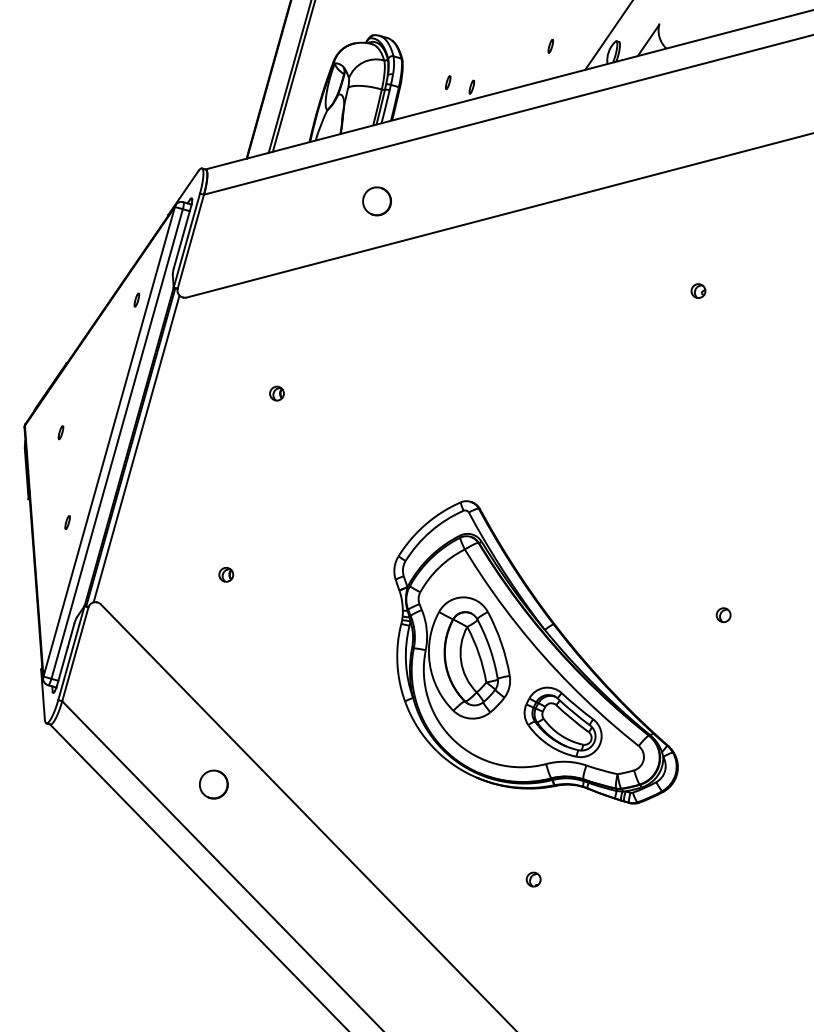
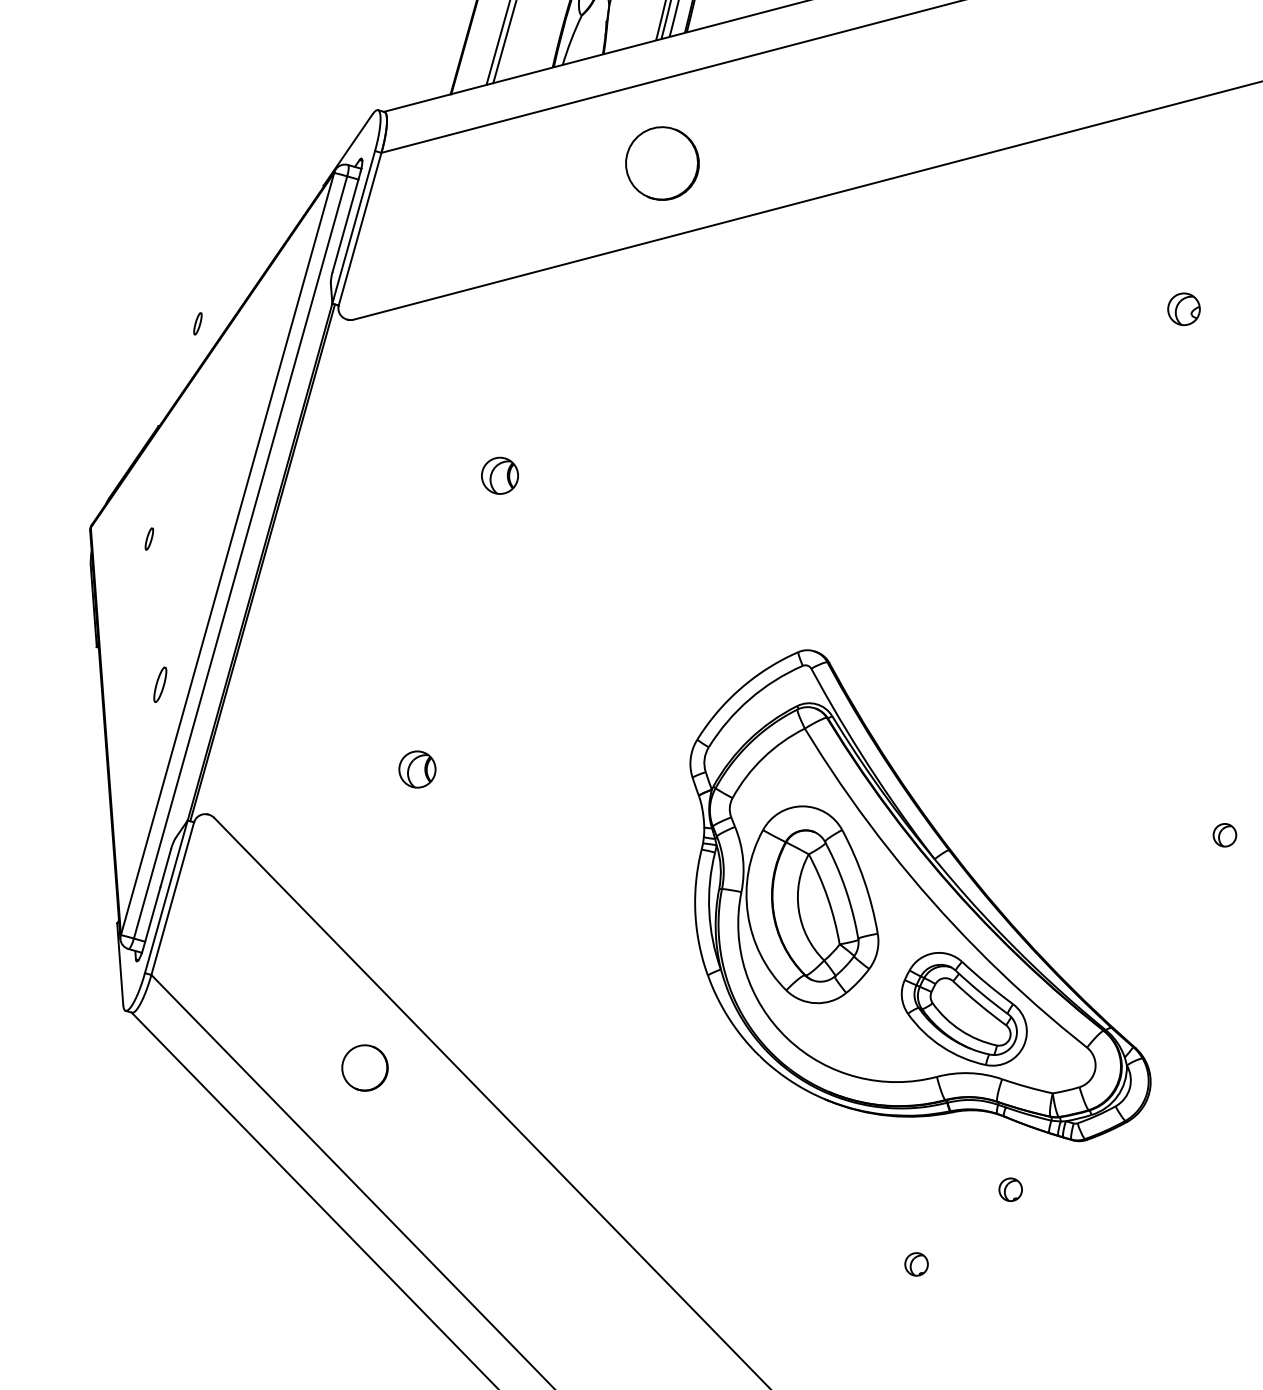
part: (376, 201) -> (661, 163), size x1.6
part: (698, 290) -> (1184, 308), size x1.4
part: (136, 299) -> (197, 322), moved
part: (276, 393) -> (499, 475), size x1.6
line: (136, 448) -> (271, 564), removed
part: (67, 522) -> (159, 684), size x1.6
part: (226, 574) -> (418, 769), size x1.6
part: (213, 784) -> (364, 1067), moved
part: (591, 833) -> (1010, 1189), added

